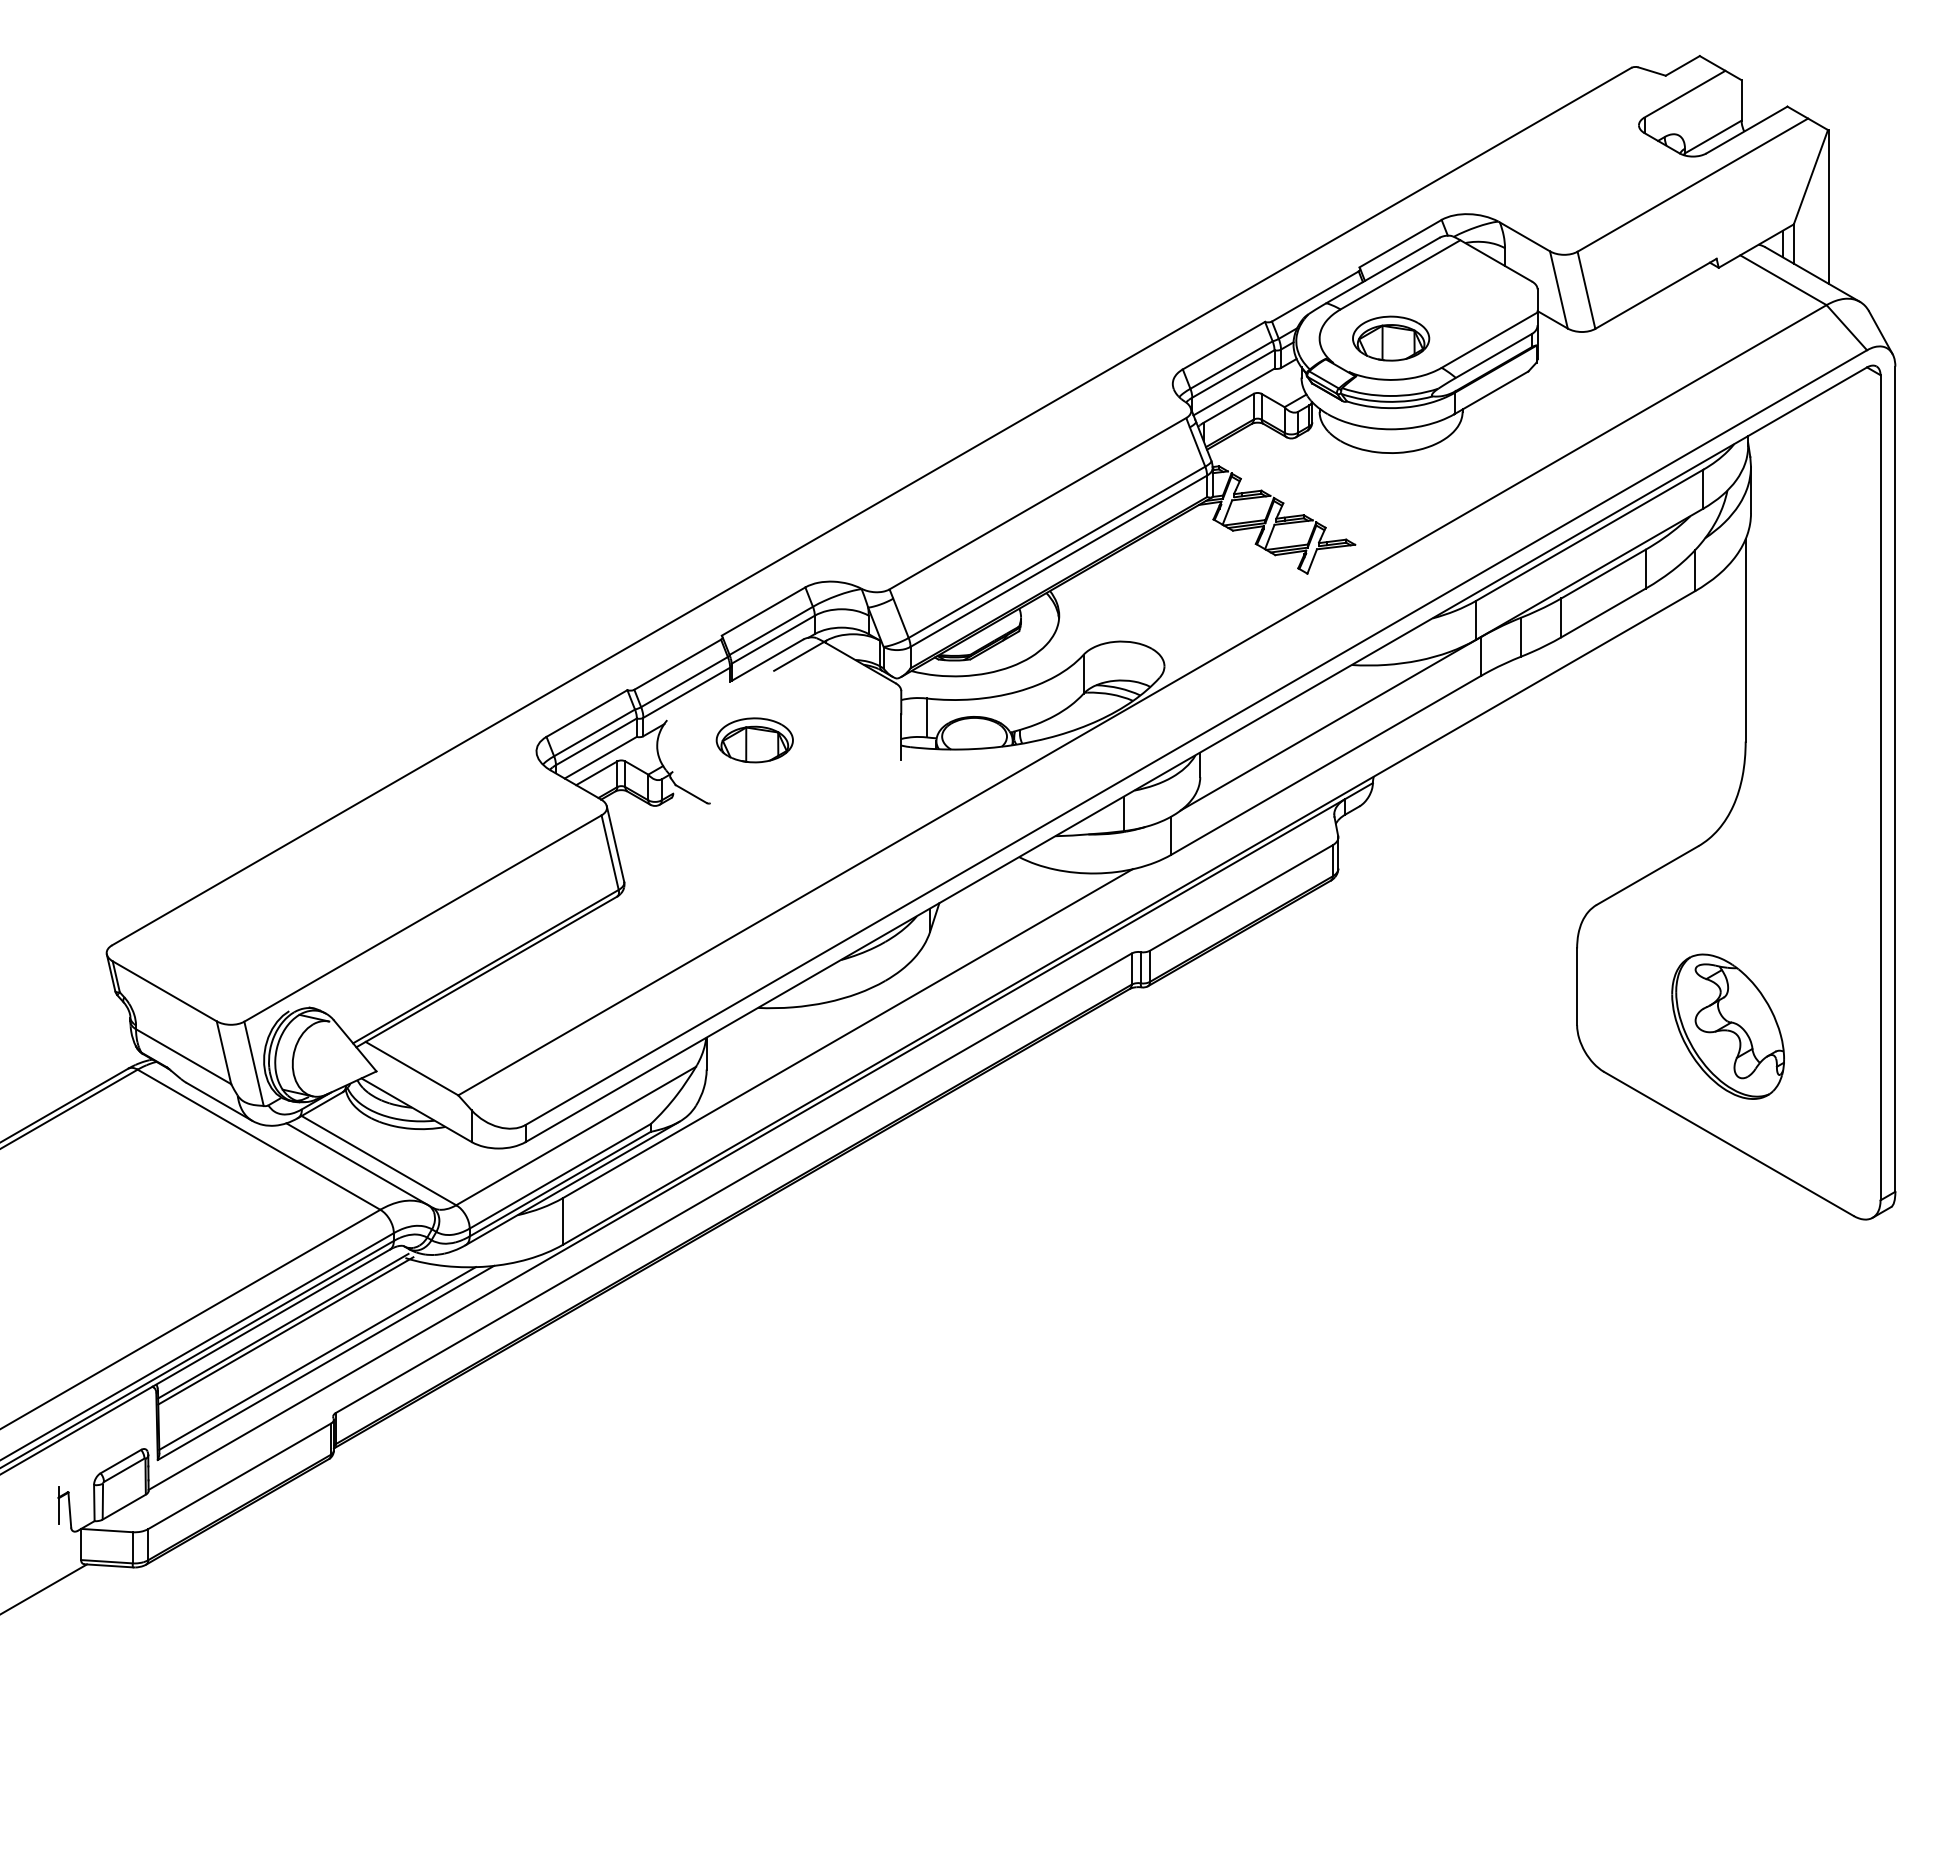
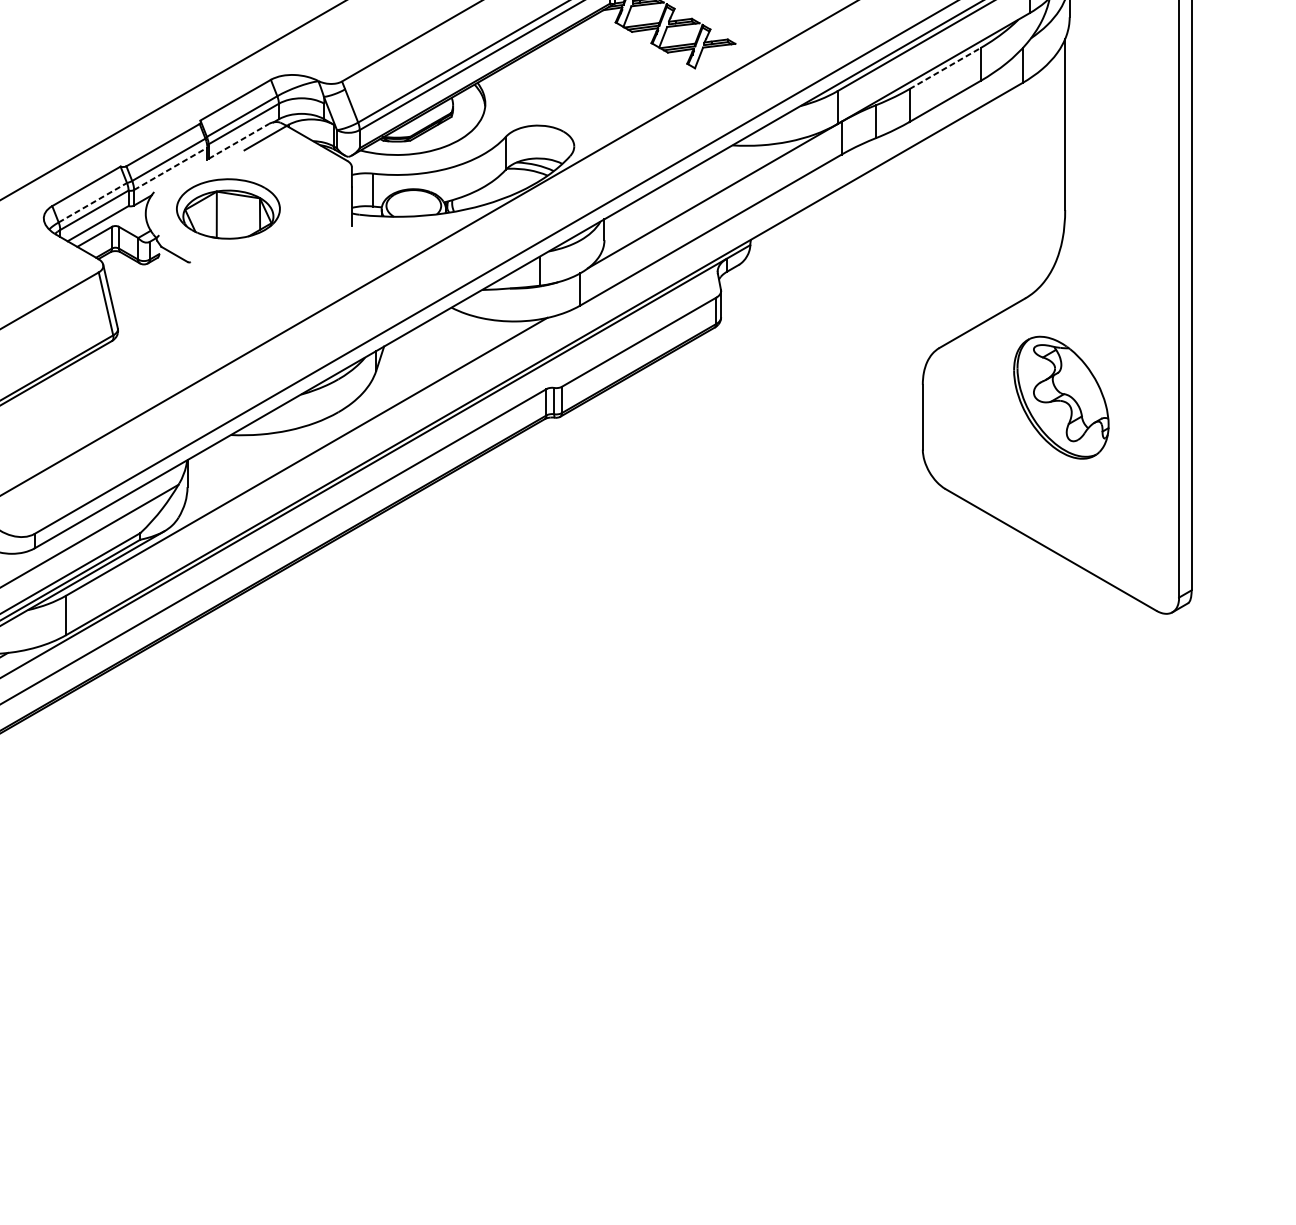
line: (1603, 574) -> (945, 68), solid -> dashed
line: (767, 659) -> (238, 140), solid -> dashed
line: (687, 692) -> (171, 168), solid -> dashed
line: (594, 732) -> (92, 202), solid -> dashed
part: (754, 740) -> (227, 209), size x1.6
part: (1727, 1026) -> (1060, 397), moved

